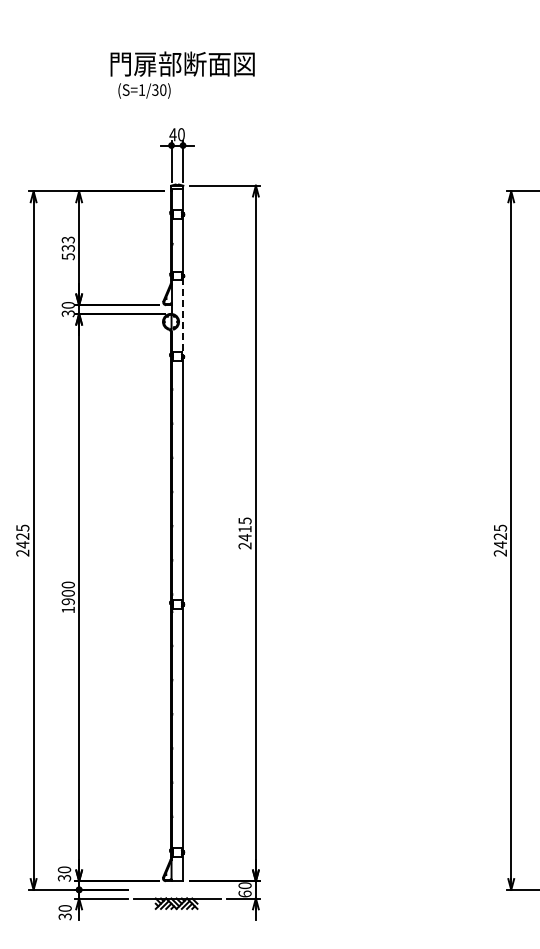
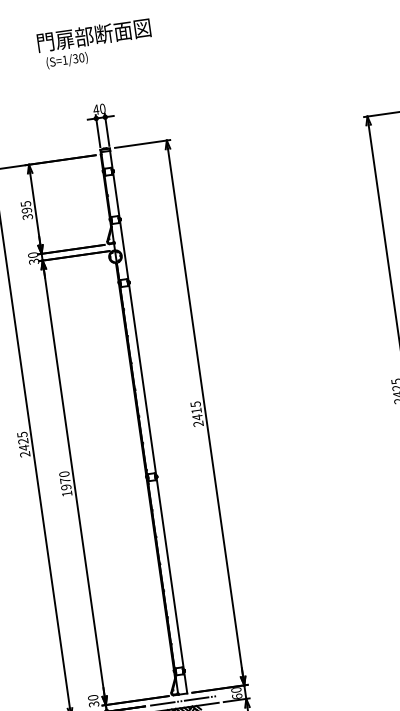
text: (182, 74) -> (95, 43), moved
text: (67, 247) -> (26, 209), 533 -> 395
line: (183, 316) -> (124, 251), dashed -> solid
text: (67, 593) -> (64, 480), 1900 -> 1970
line: (177, 889) -> (183, 700), added

